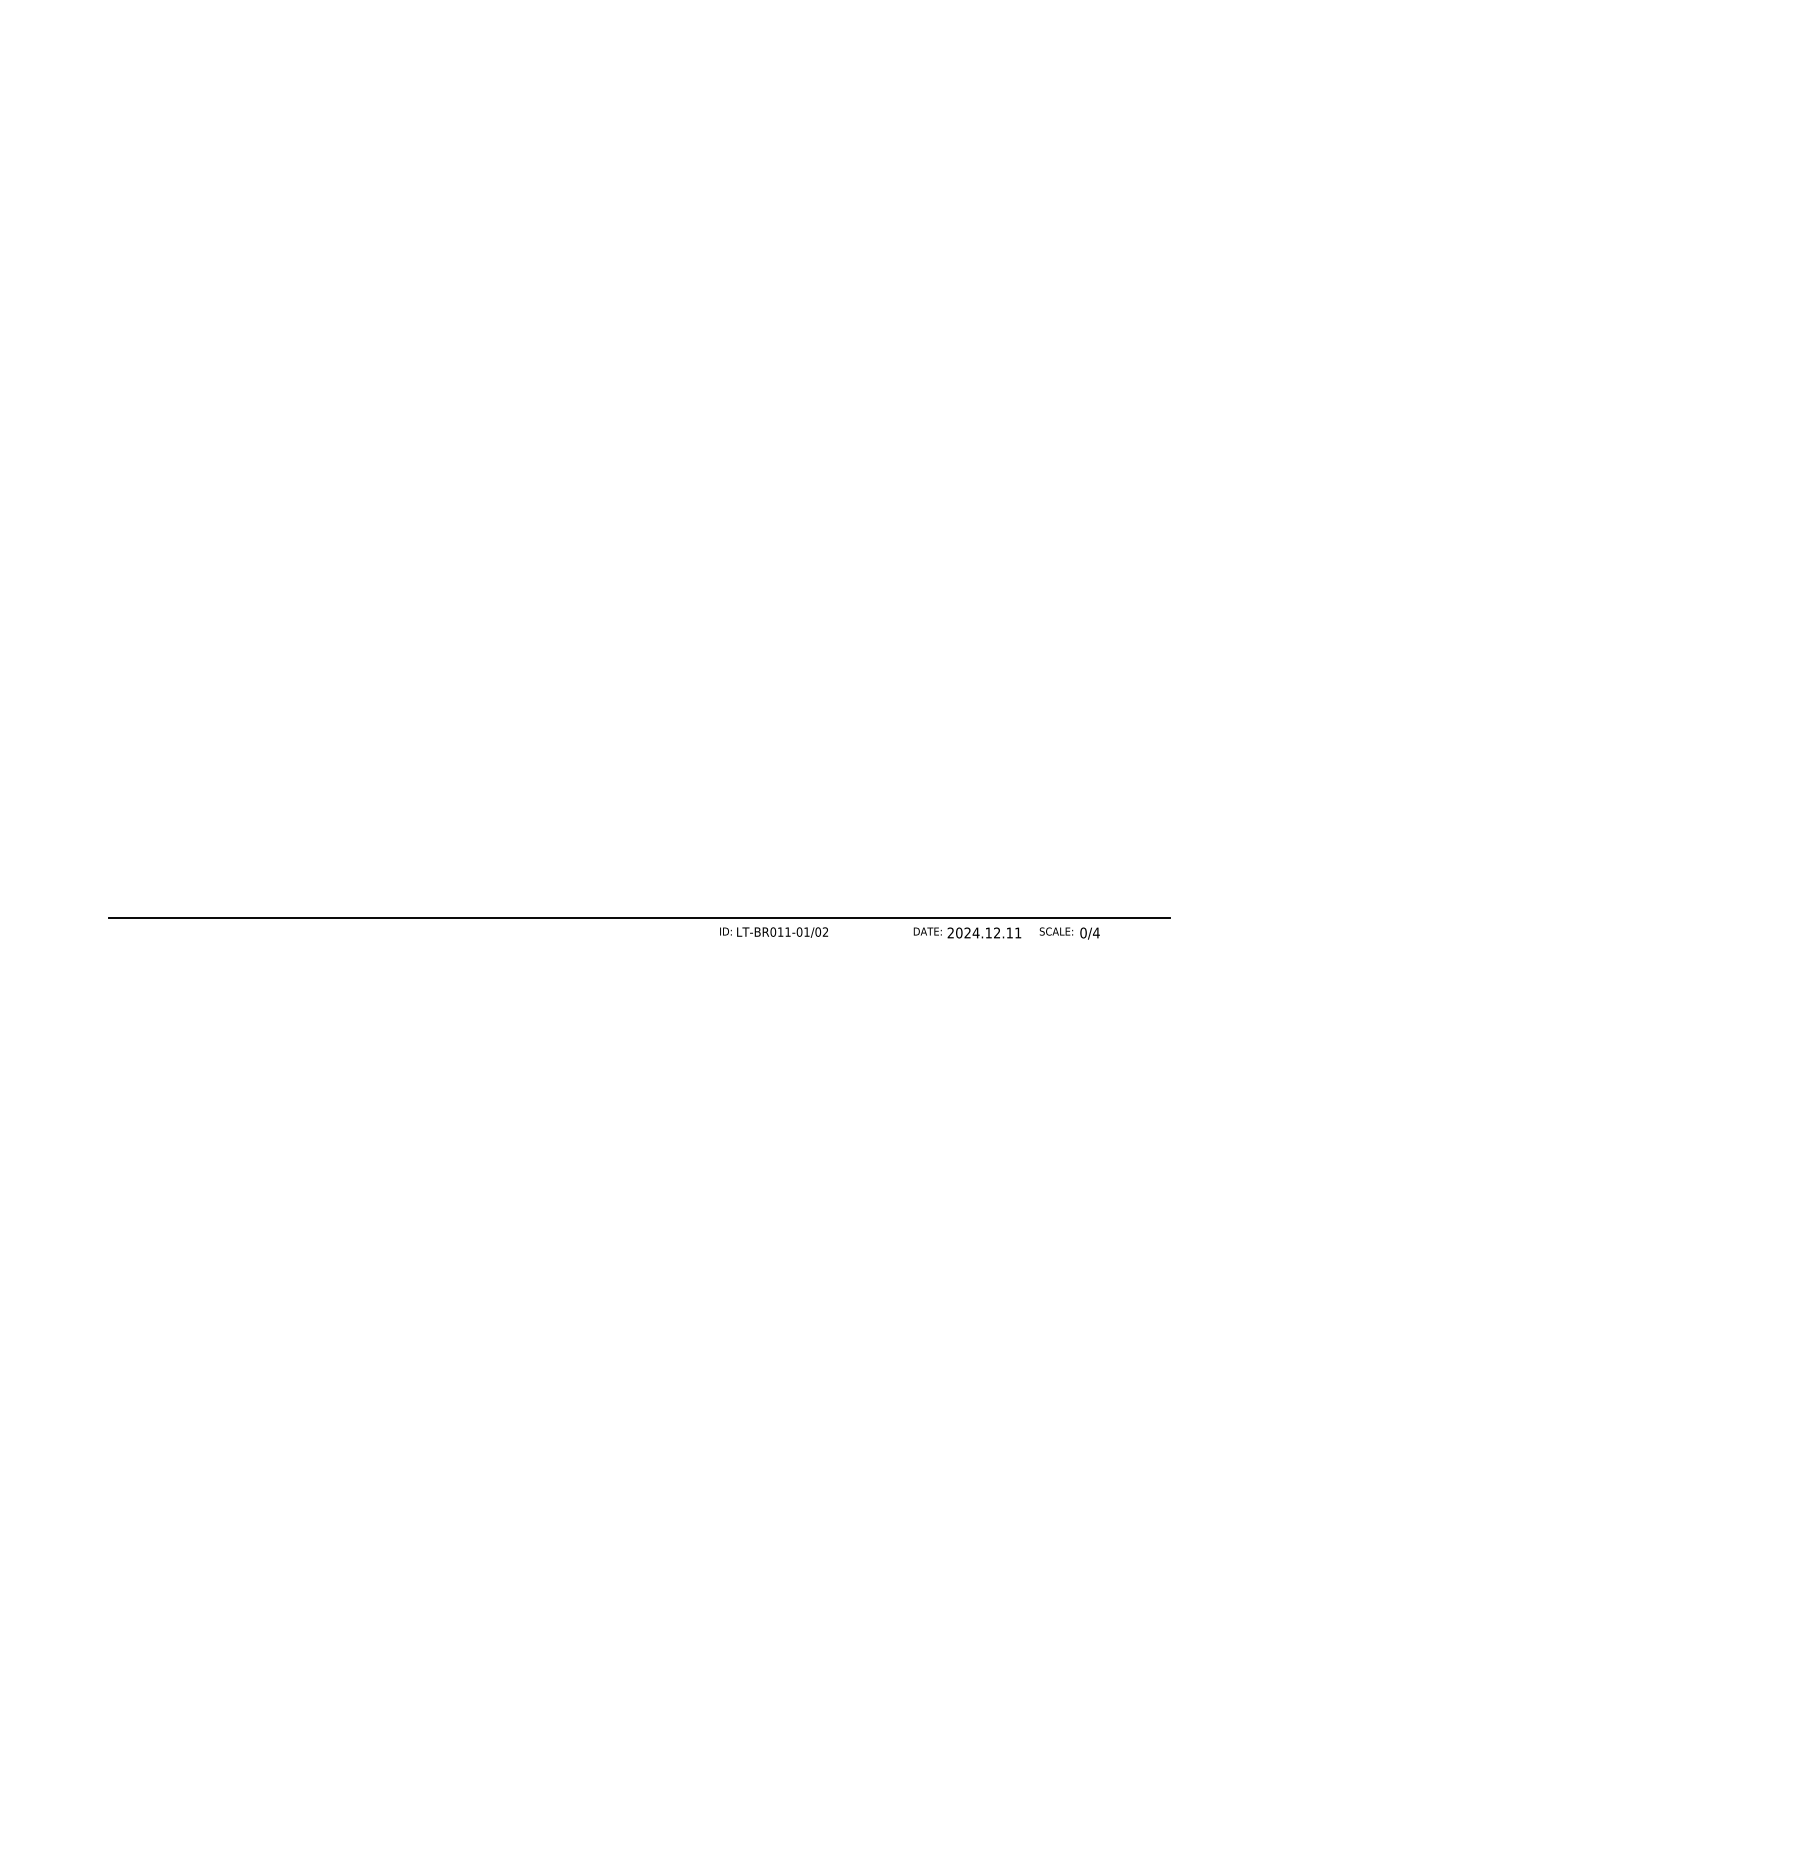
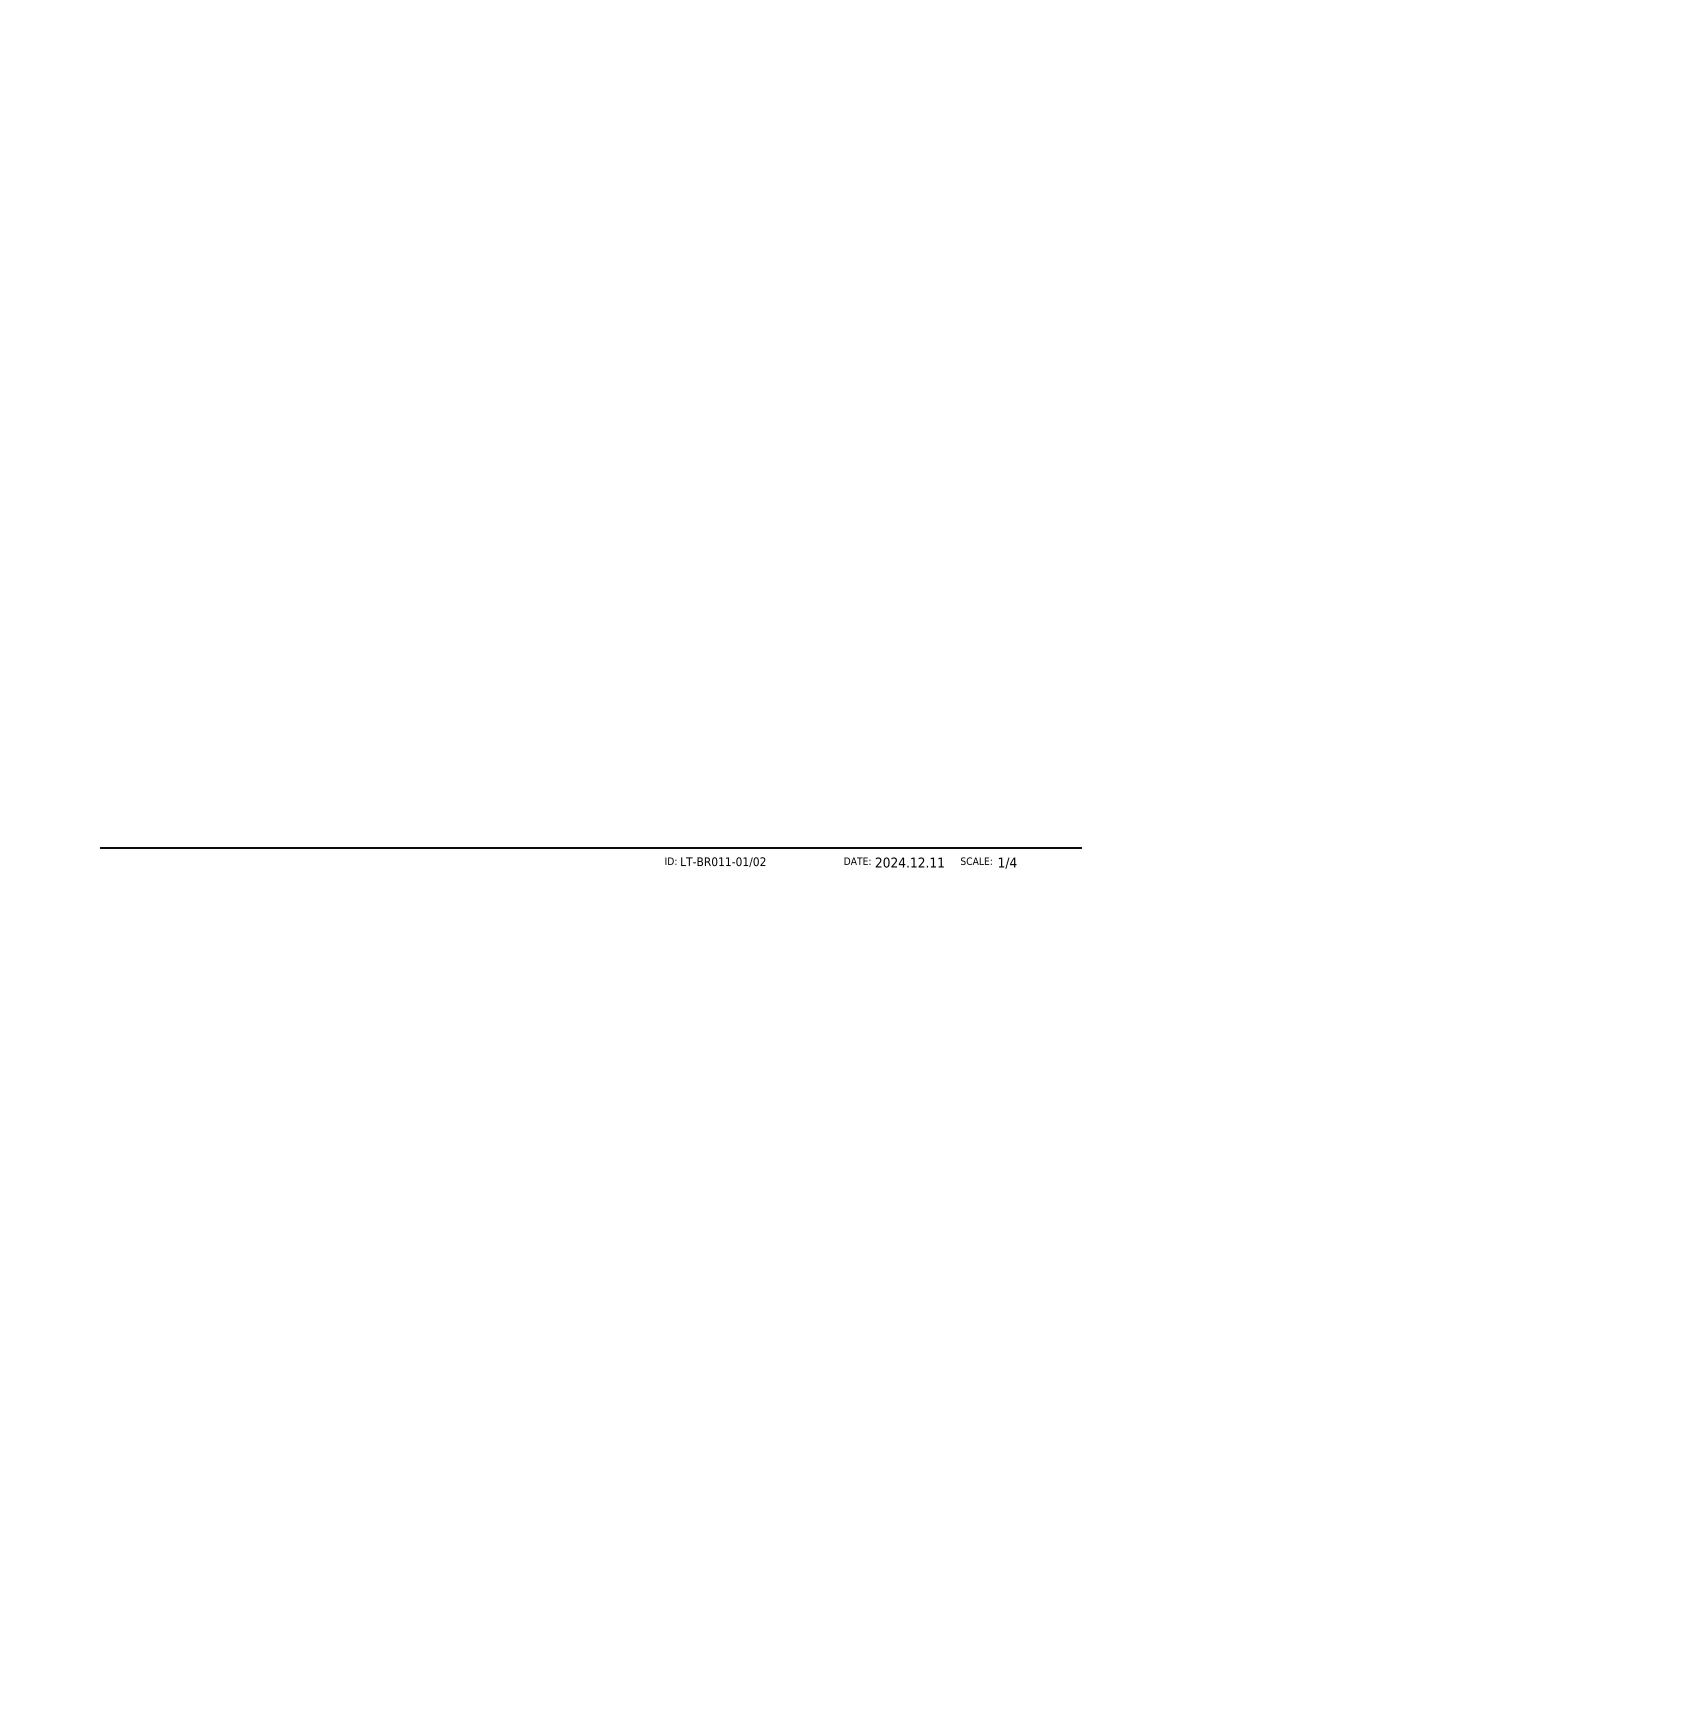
text: (1083, 932) -> (1001, 862), 0/4 -> 1/4

